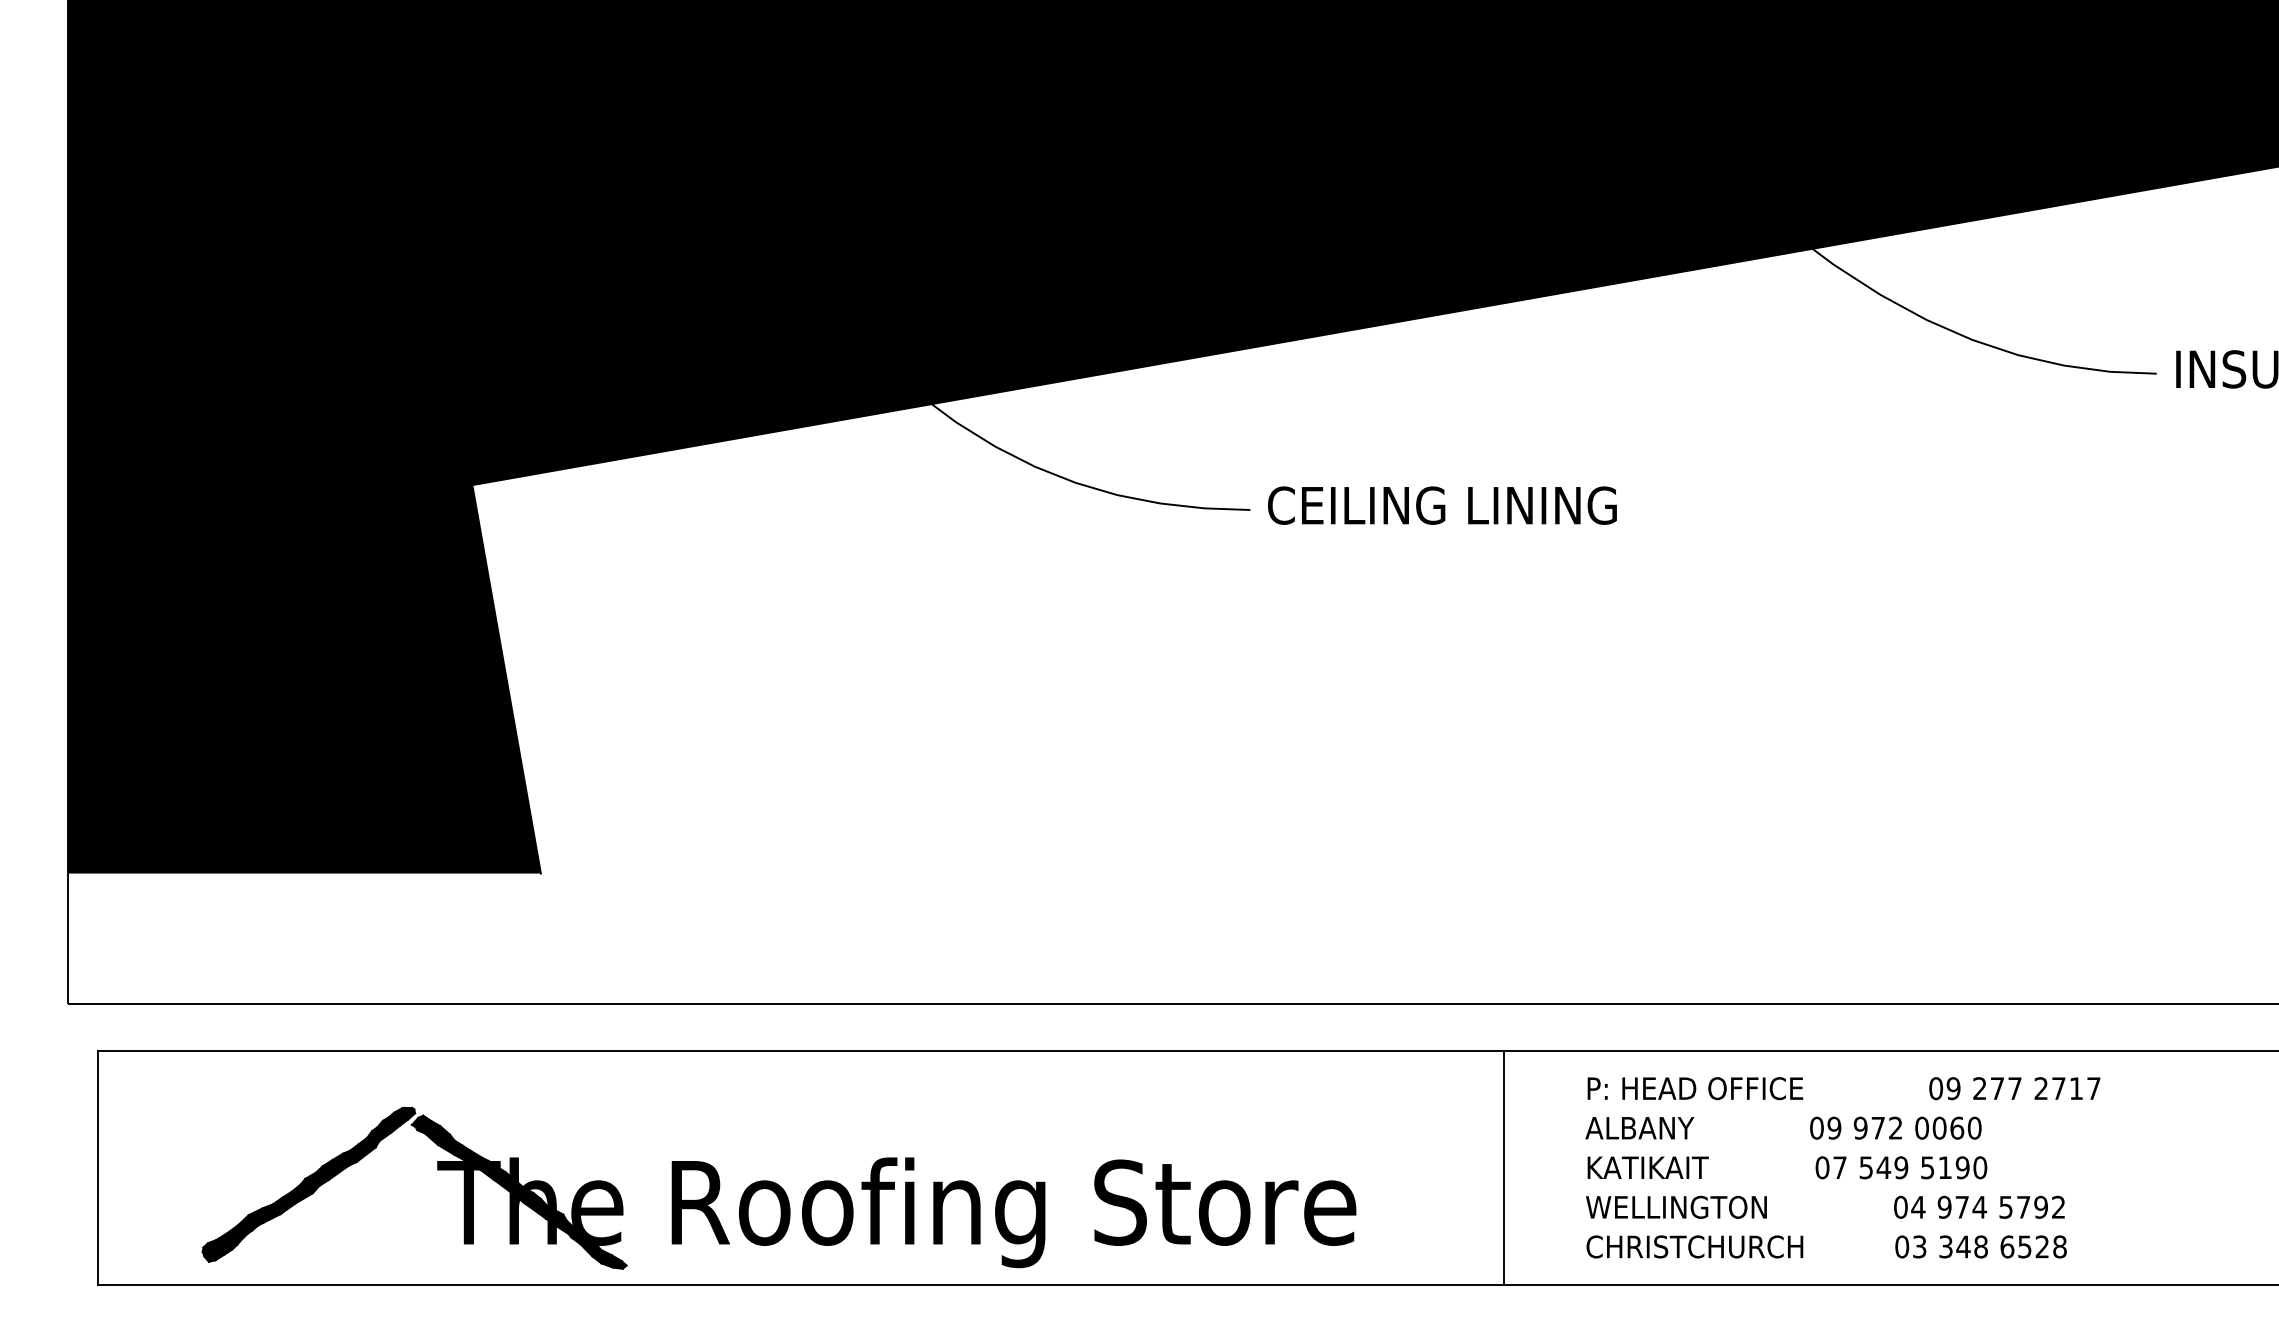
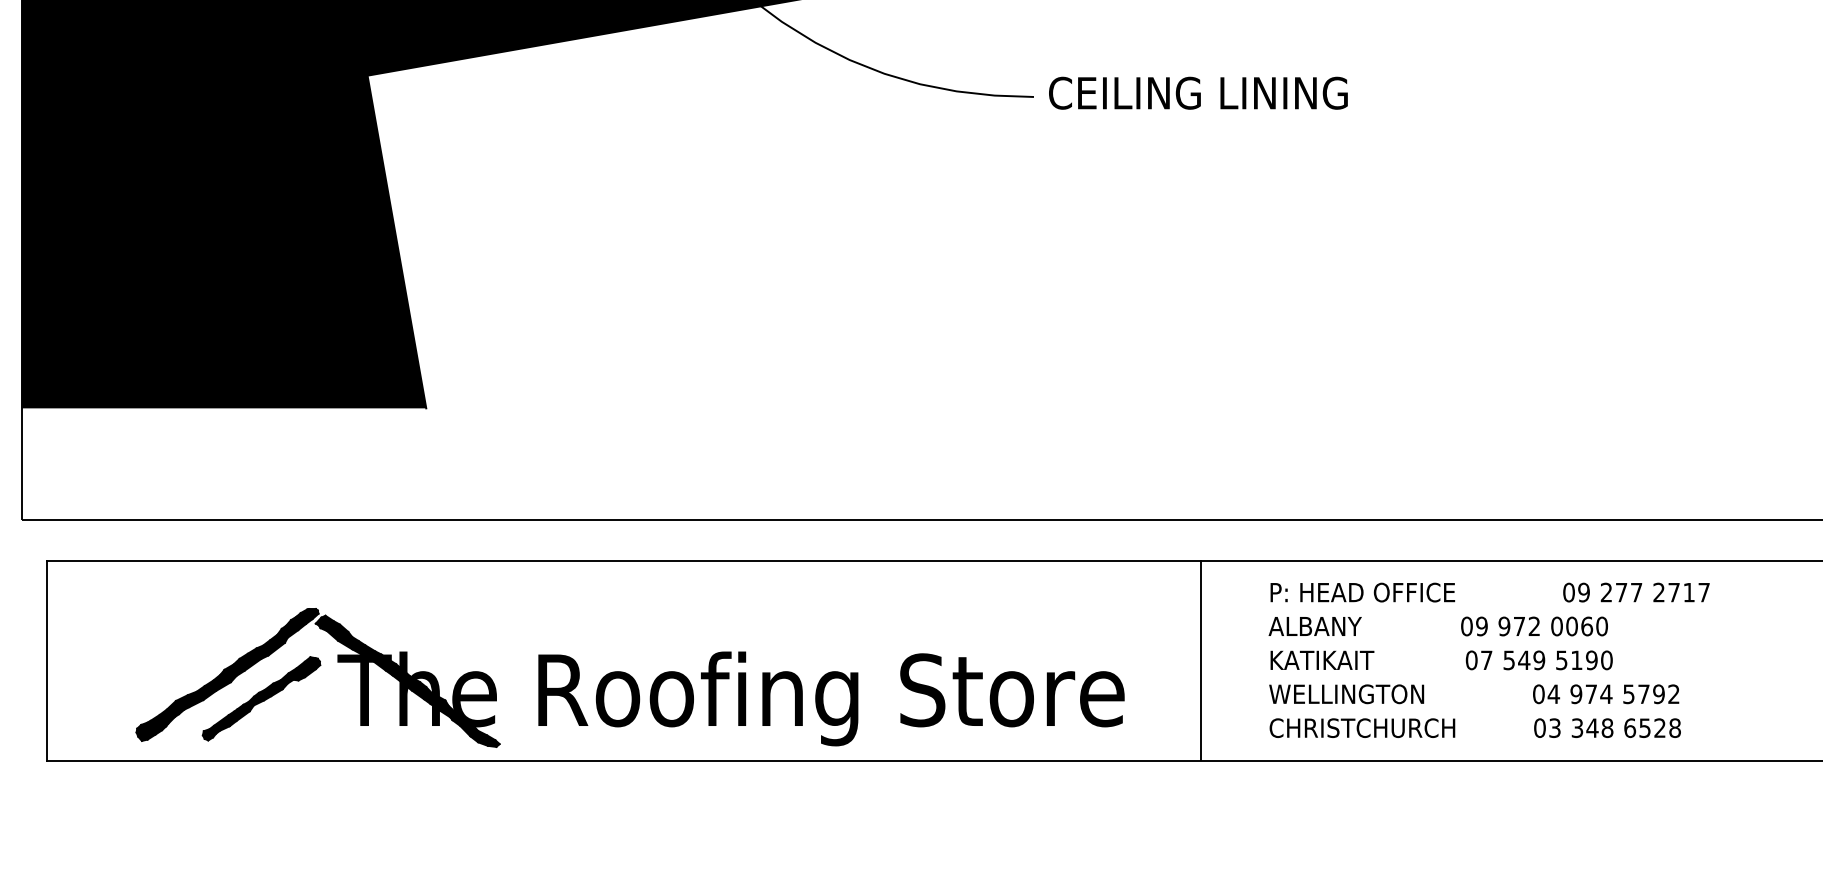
line: (1503, 1167) -> (1200, 660), moved
text: (1842, 1167) -> (1488, 660), moved
part: (348, 1212) -> (261, 698), added

